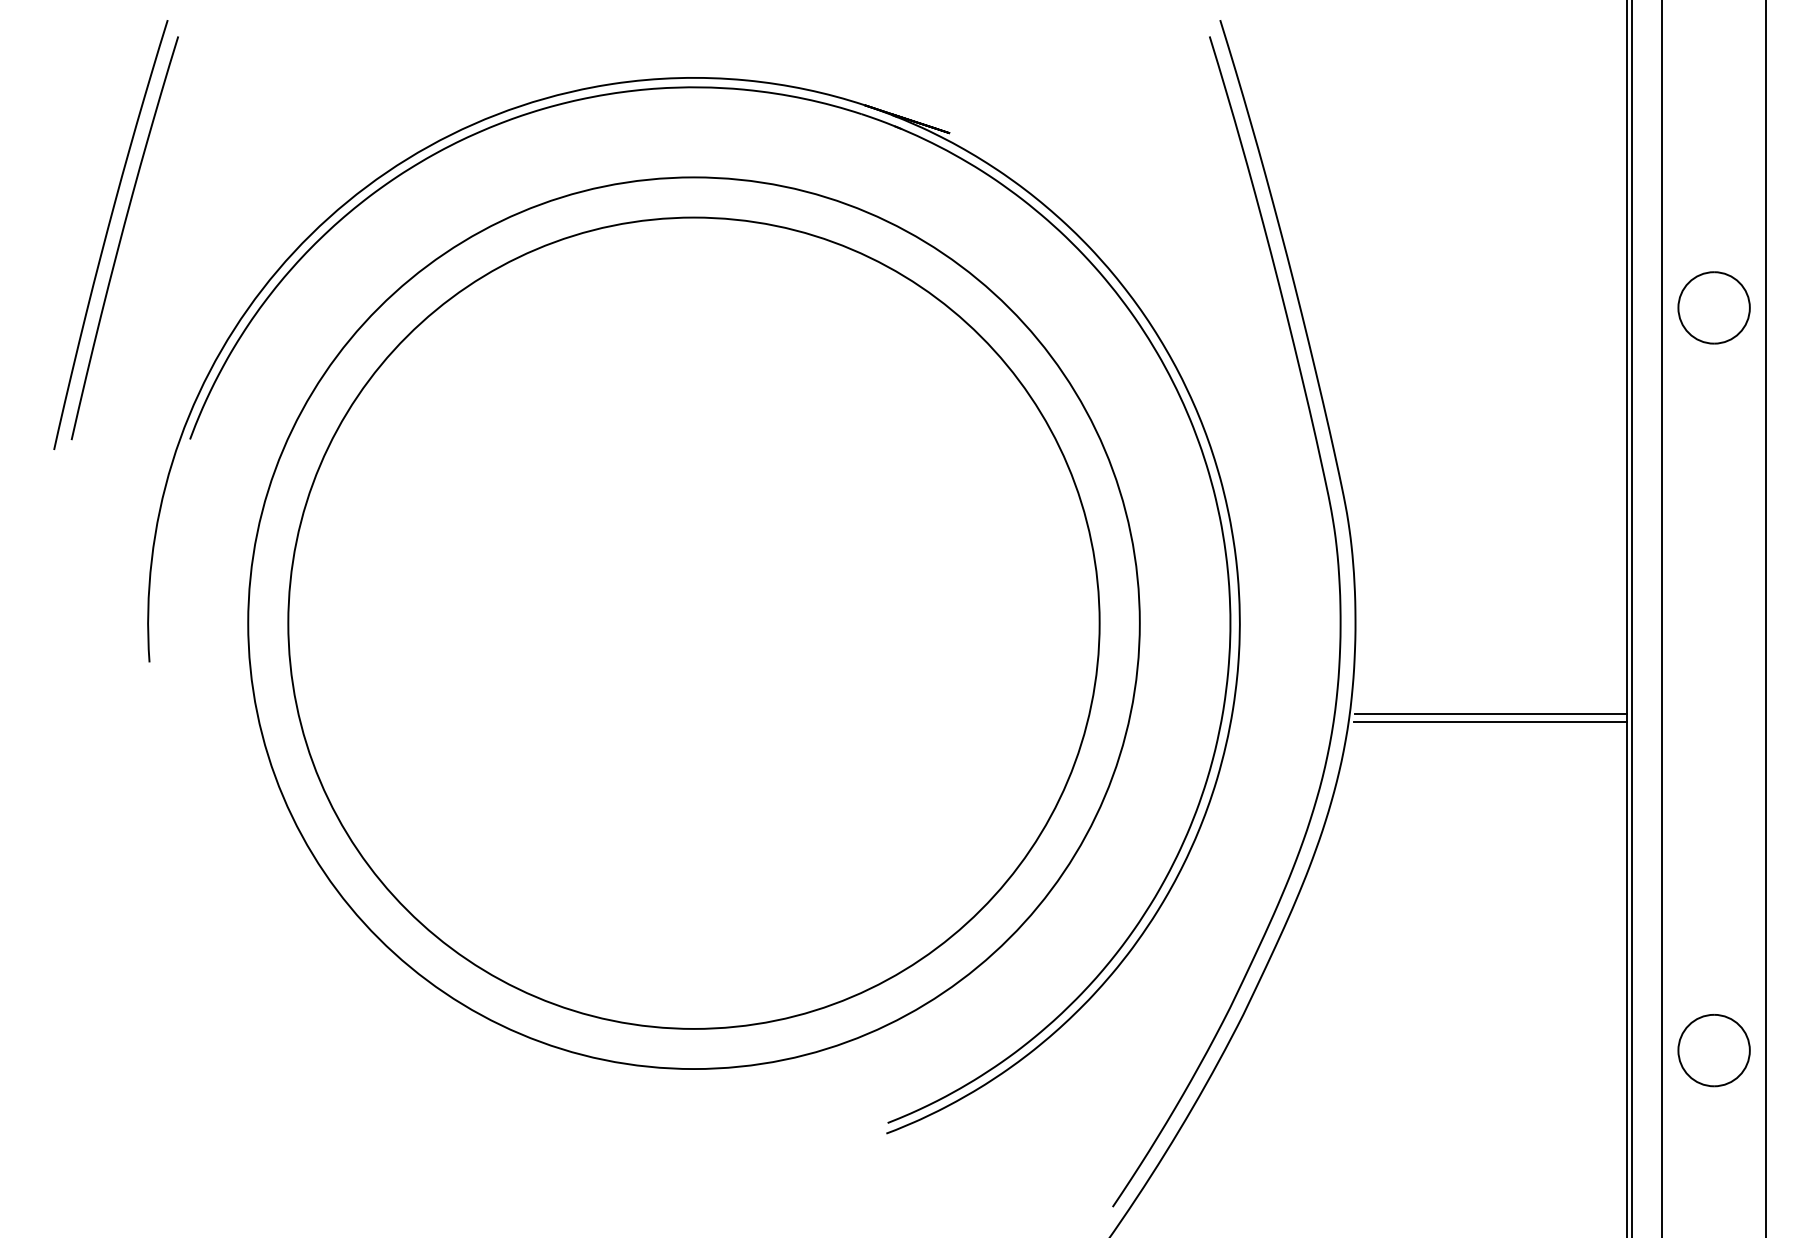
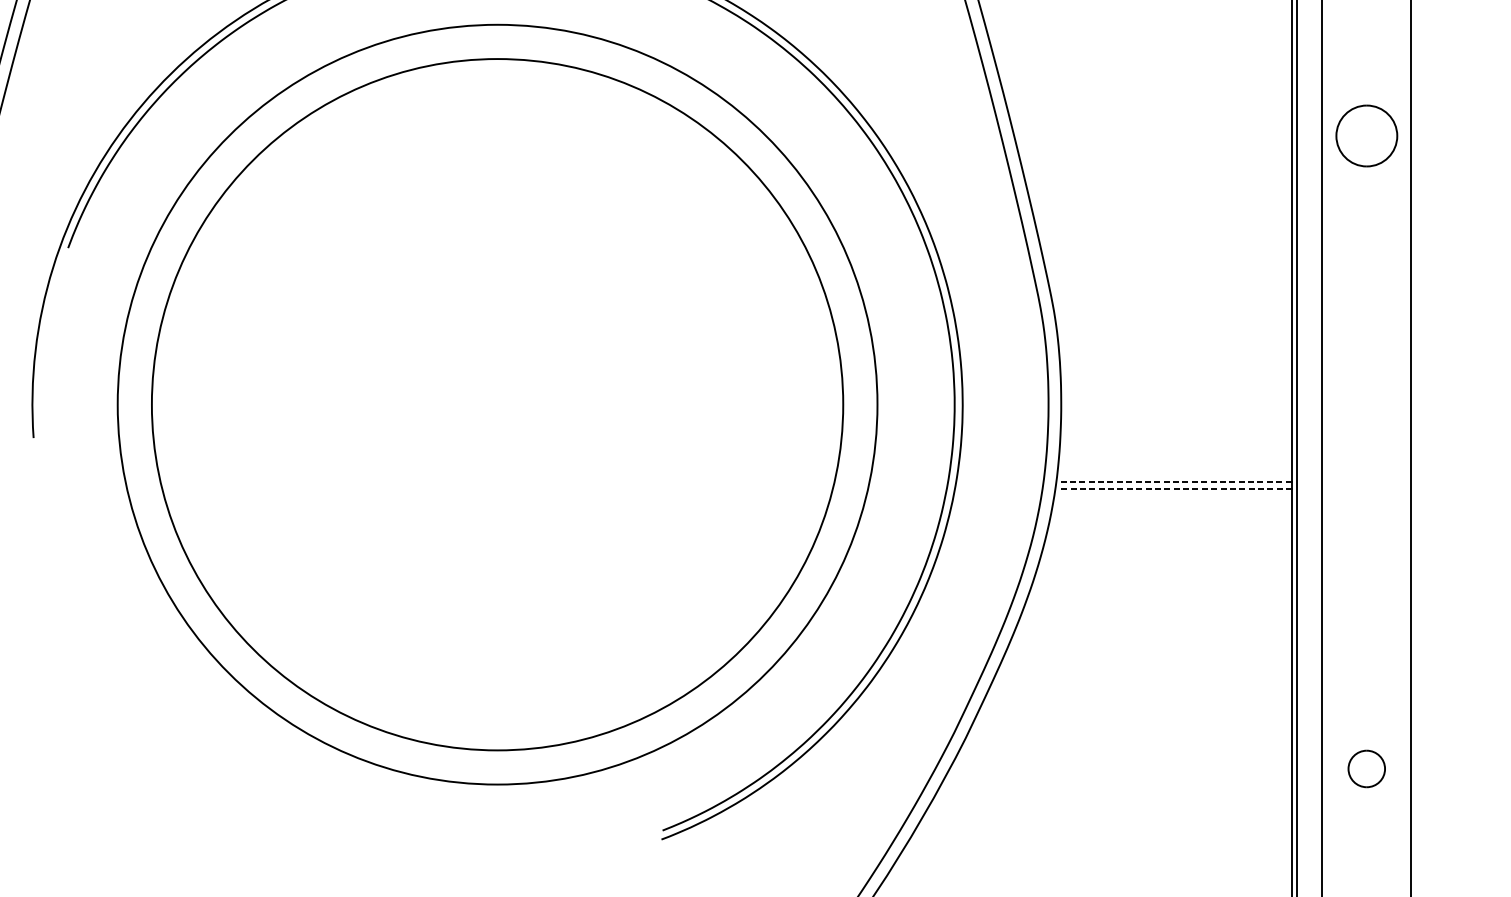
line: (1490, 714) -> (1176, 482), solid -> dashed
line: (1489, 721) -> (1175, 488), solid -> dashed
part: (1713, 1050) -> (1366, 768), size x0.6

